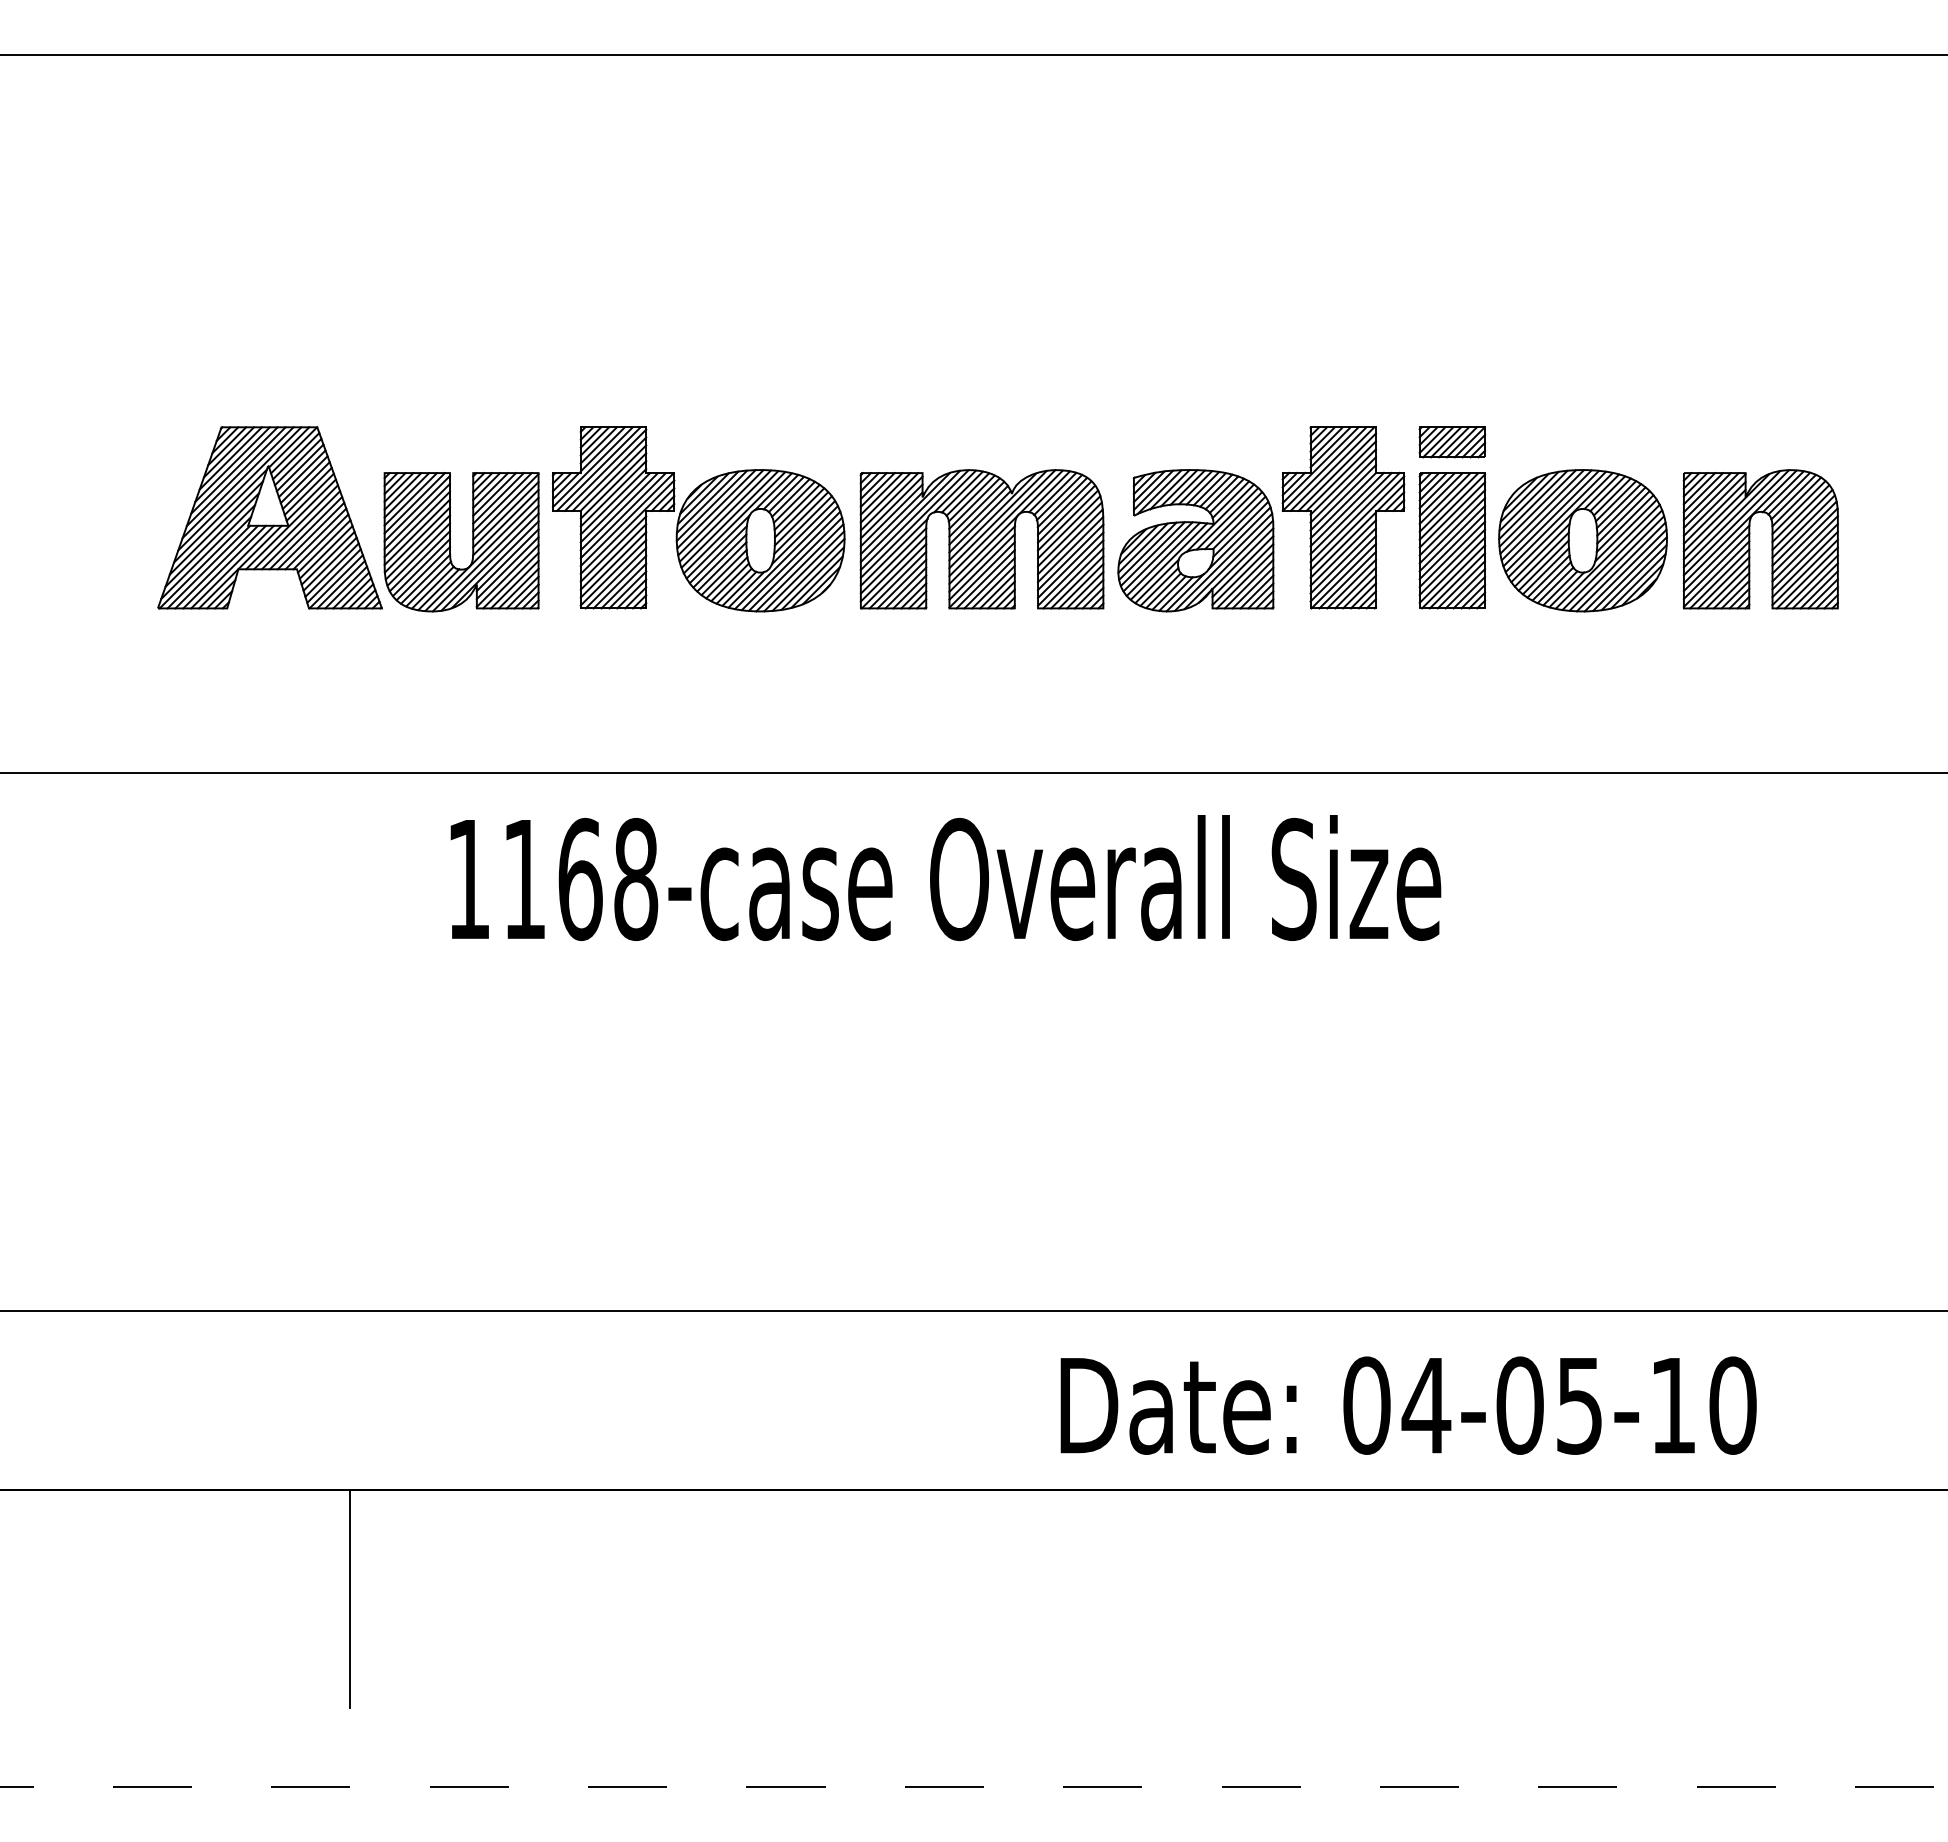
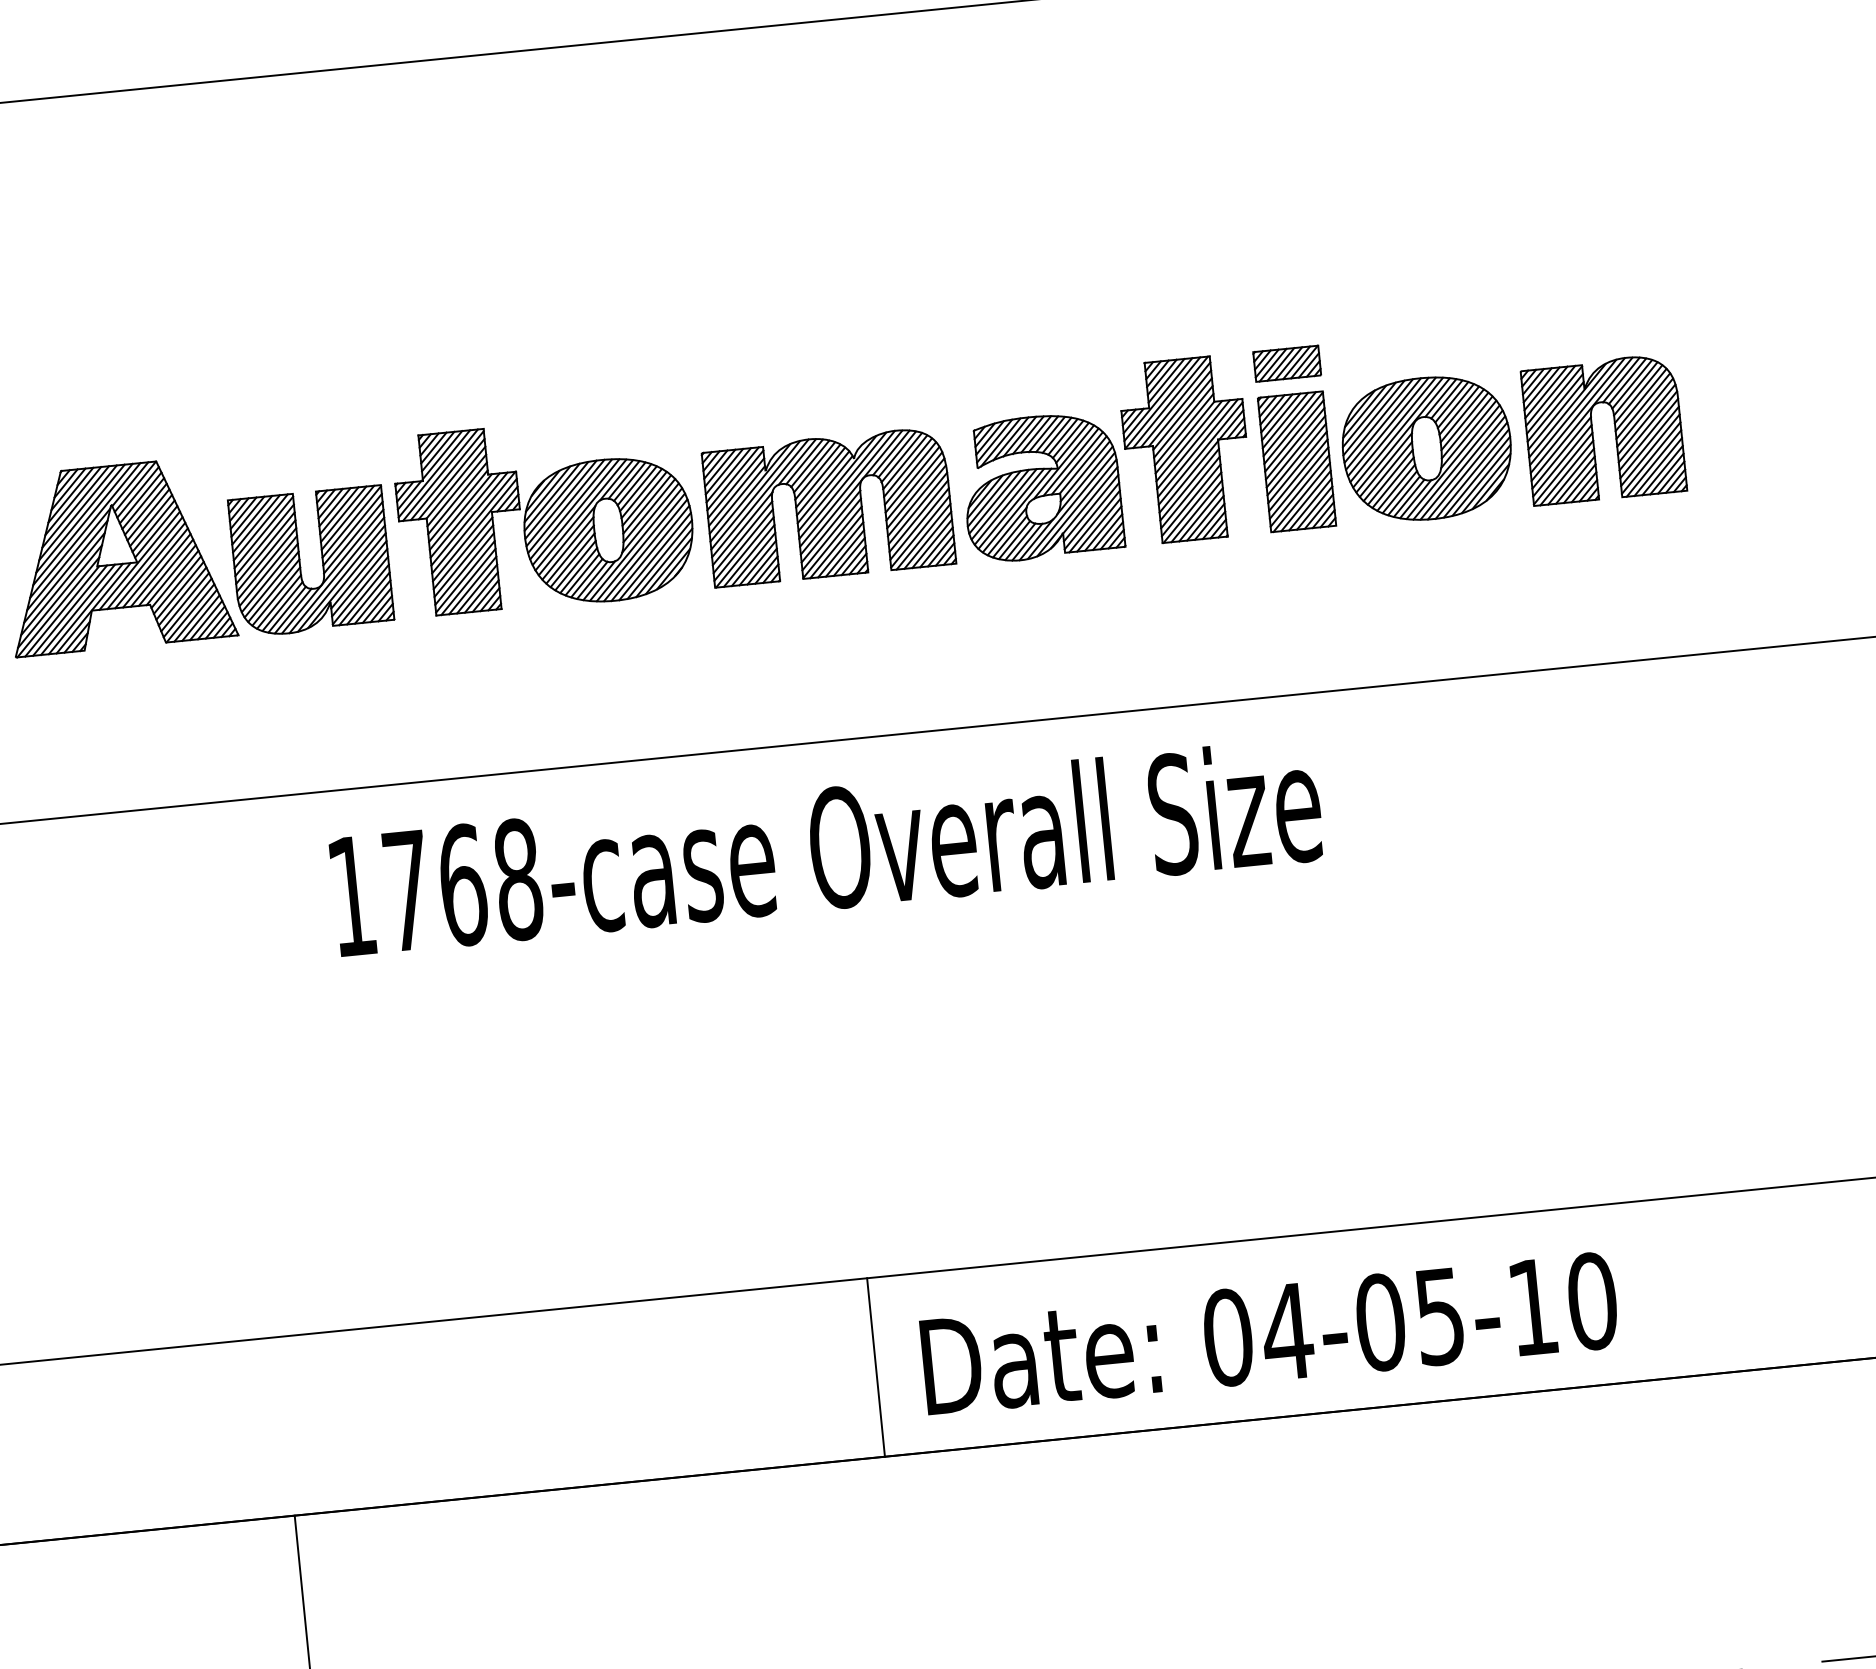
text: (524, 879) -> (407, 890), 1168-case -> 1768-case
line: (943, 1399) -> (875, 1366), added
text: (1408, 1405) -> (1269, 1333), moved

